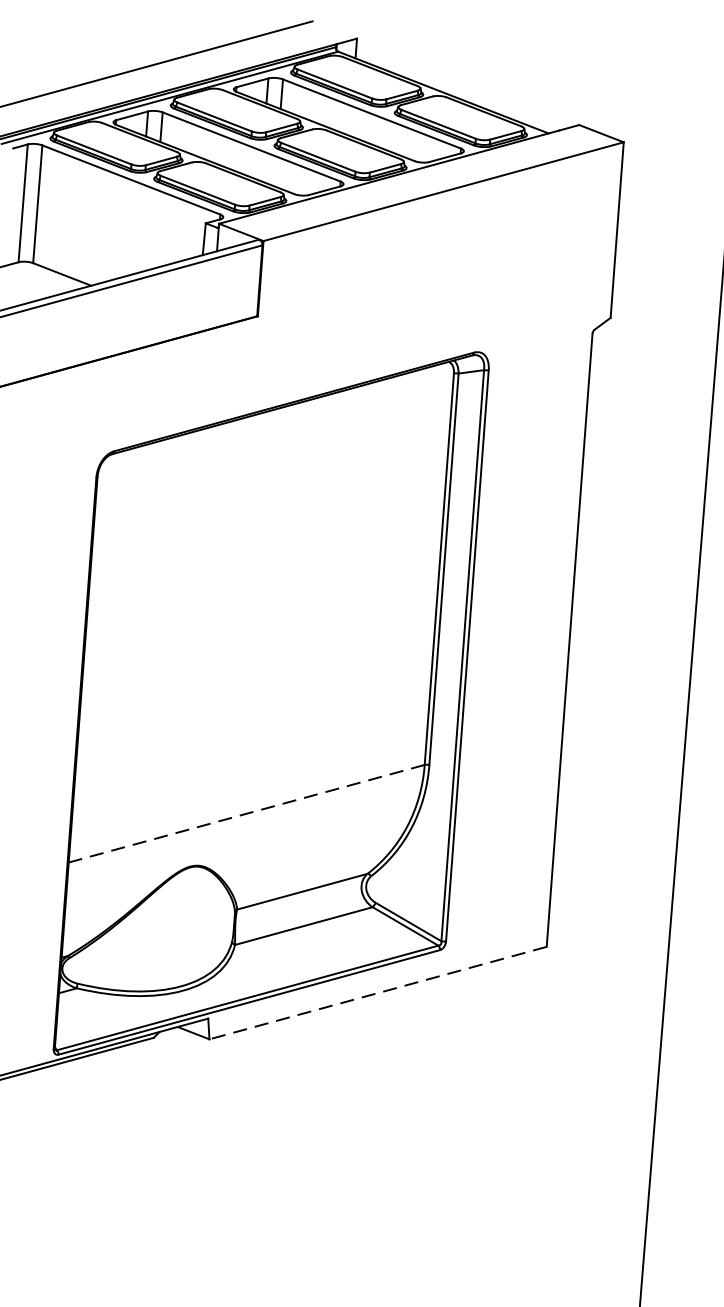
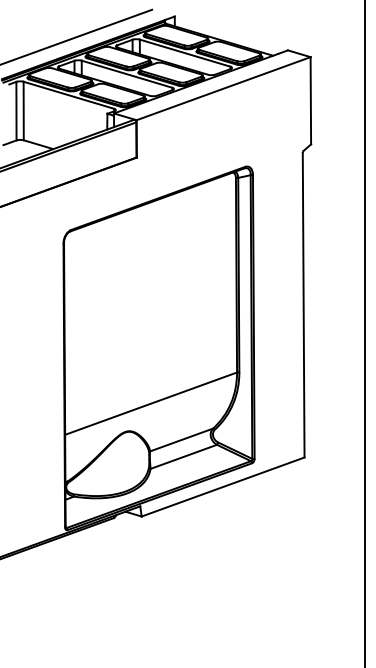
line: (245, 813) -> (150, 403), dashed -> solid
line: (378, 994) -> (223, 487), dashed -> solid

